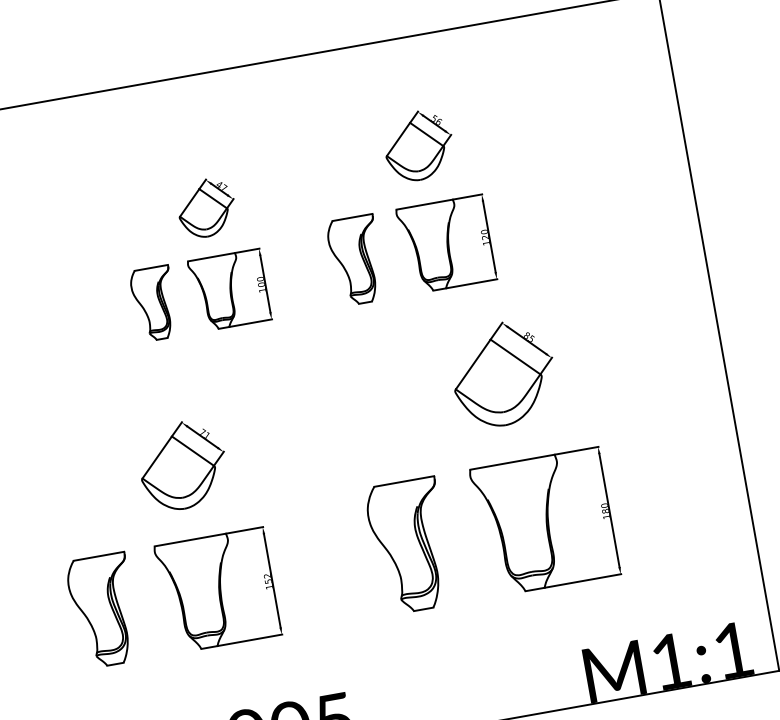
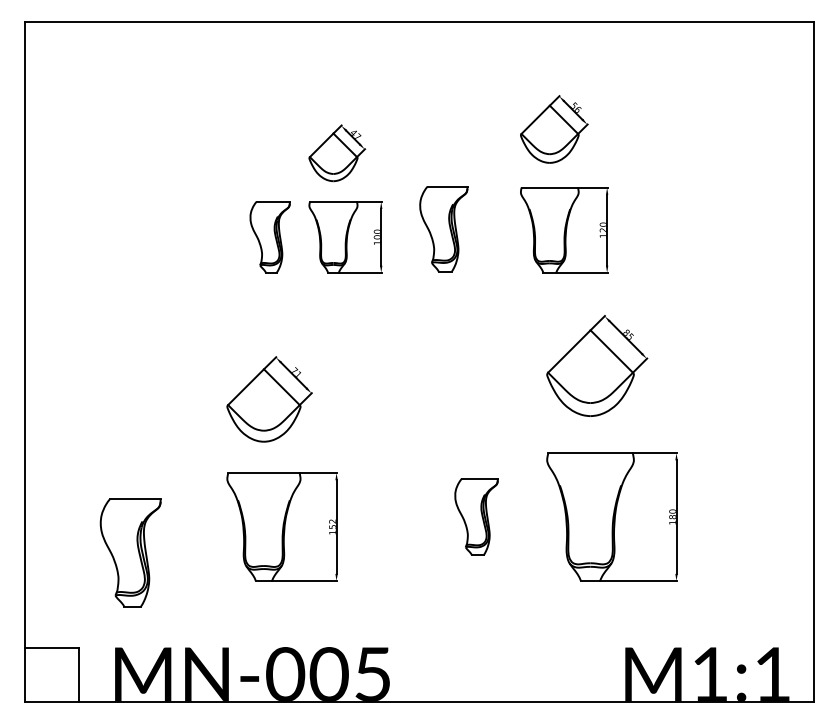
part: (356, 260) -> (443, 229), moved
part: (409, 545) -> (476, 516), size x0.6
part: (103, 610) -> (130, 552), moved

